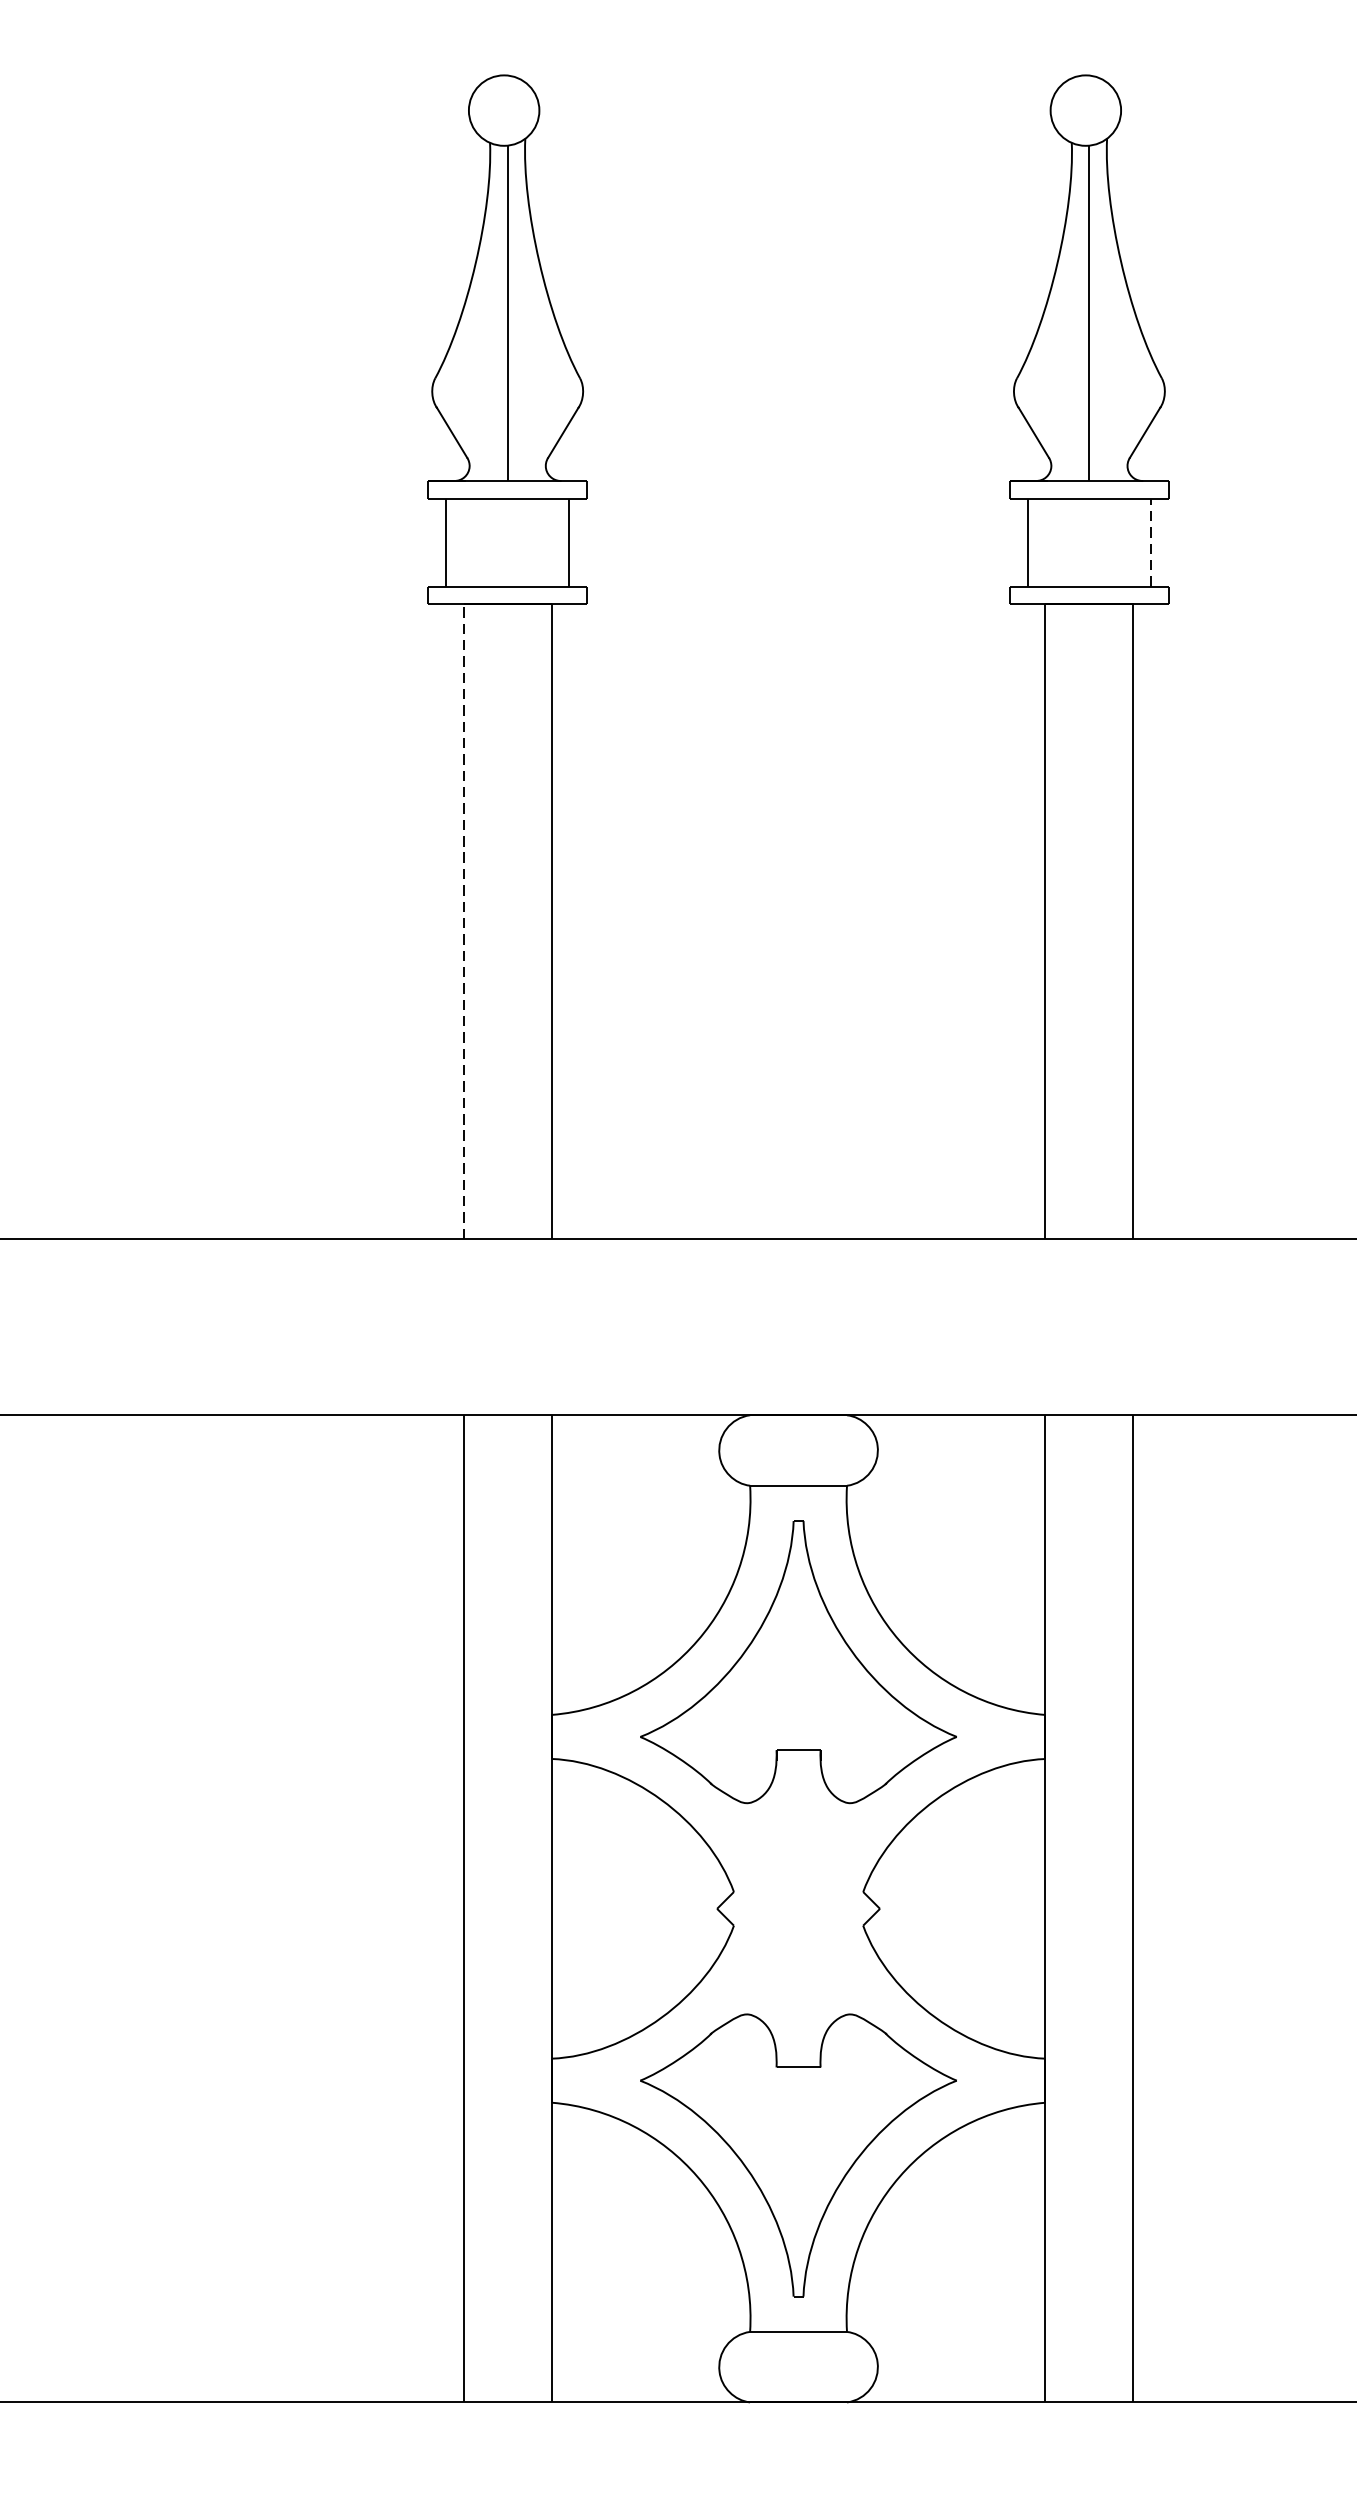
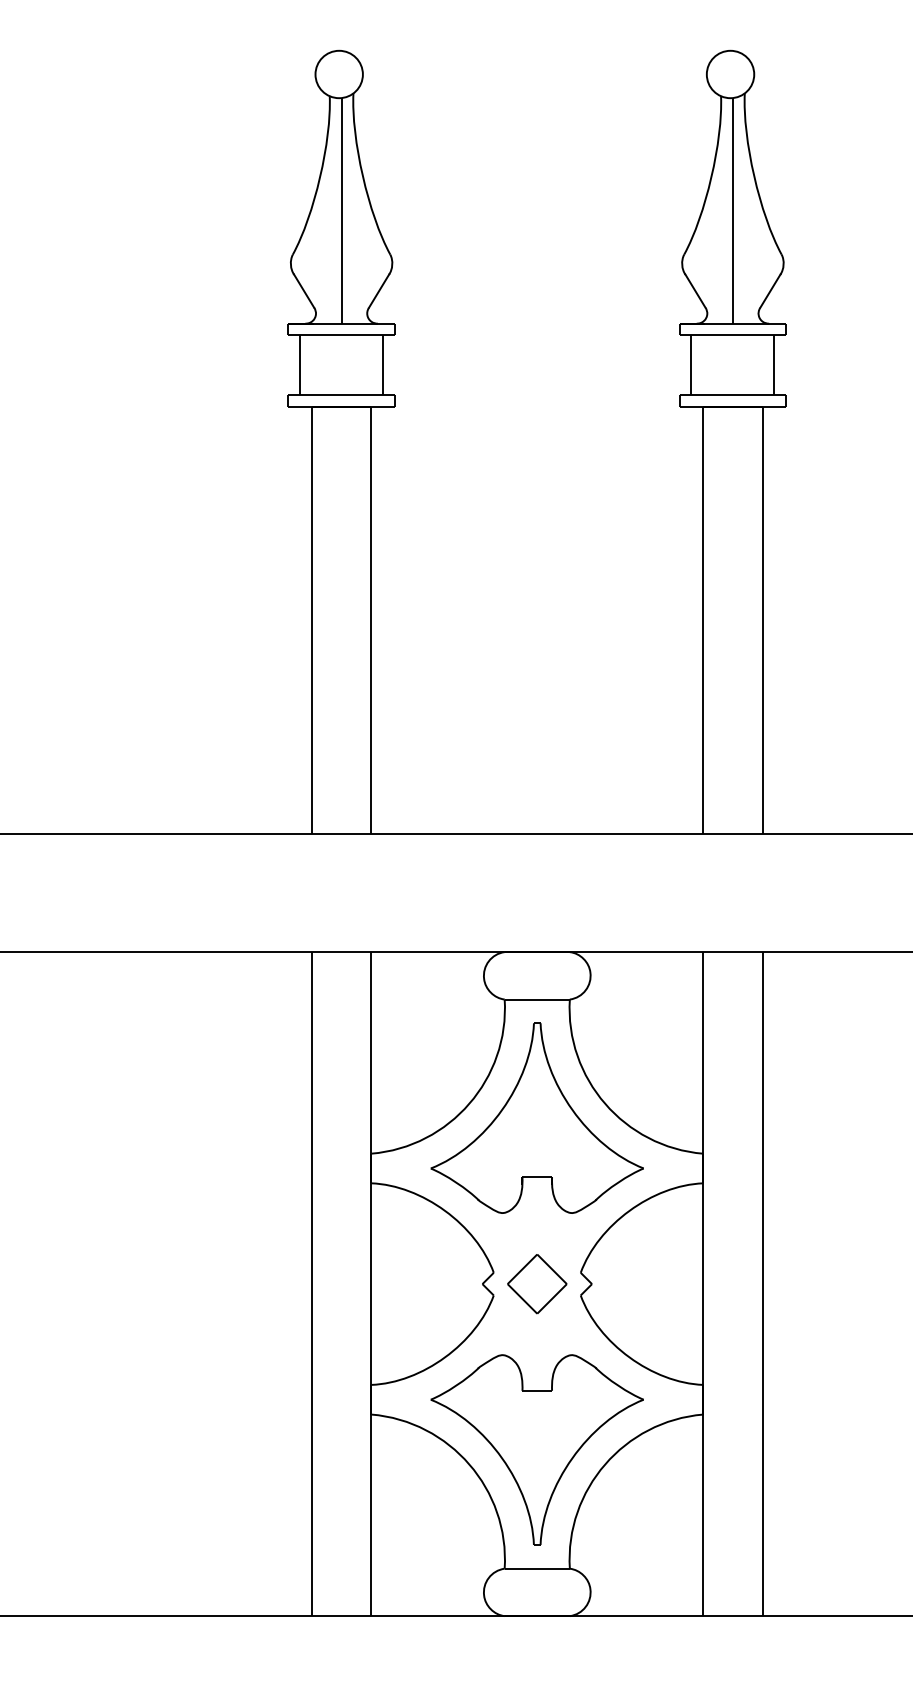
line: (1151, 543) -> (774, 365), dashed -> solid
line: (462, 920) -> (311, 619), dashed -> solid
part: (798, 1909) -> (537, 1284), added

